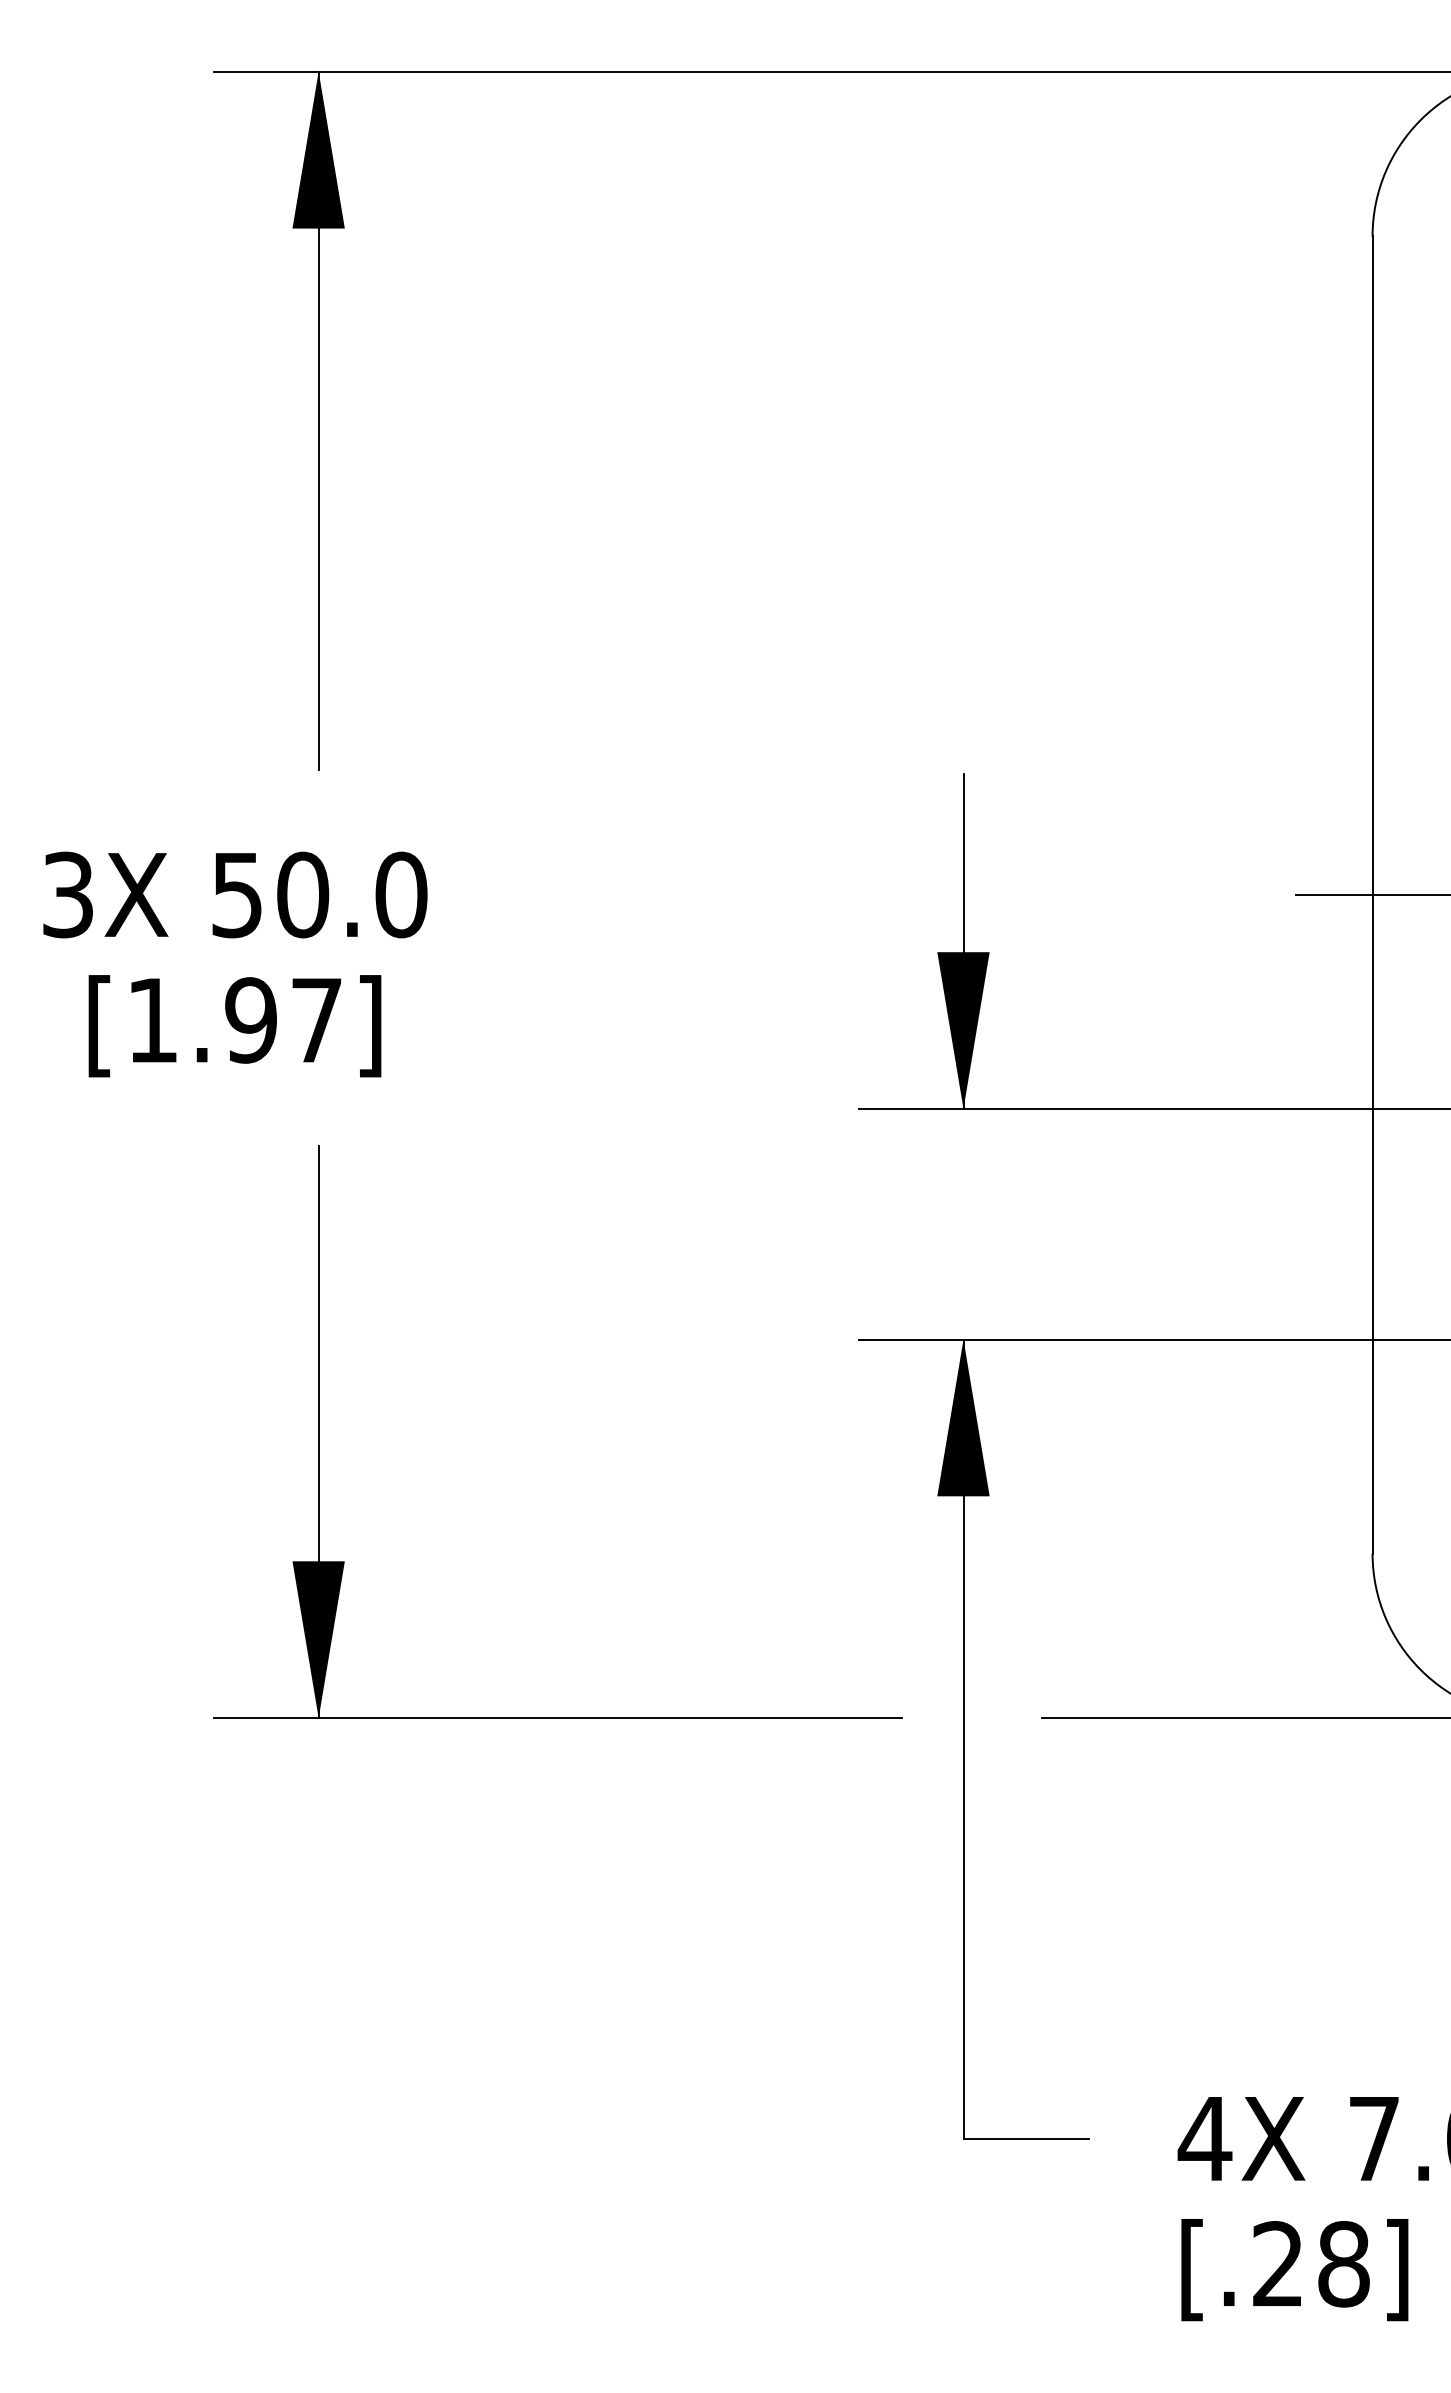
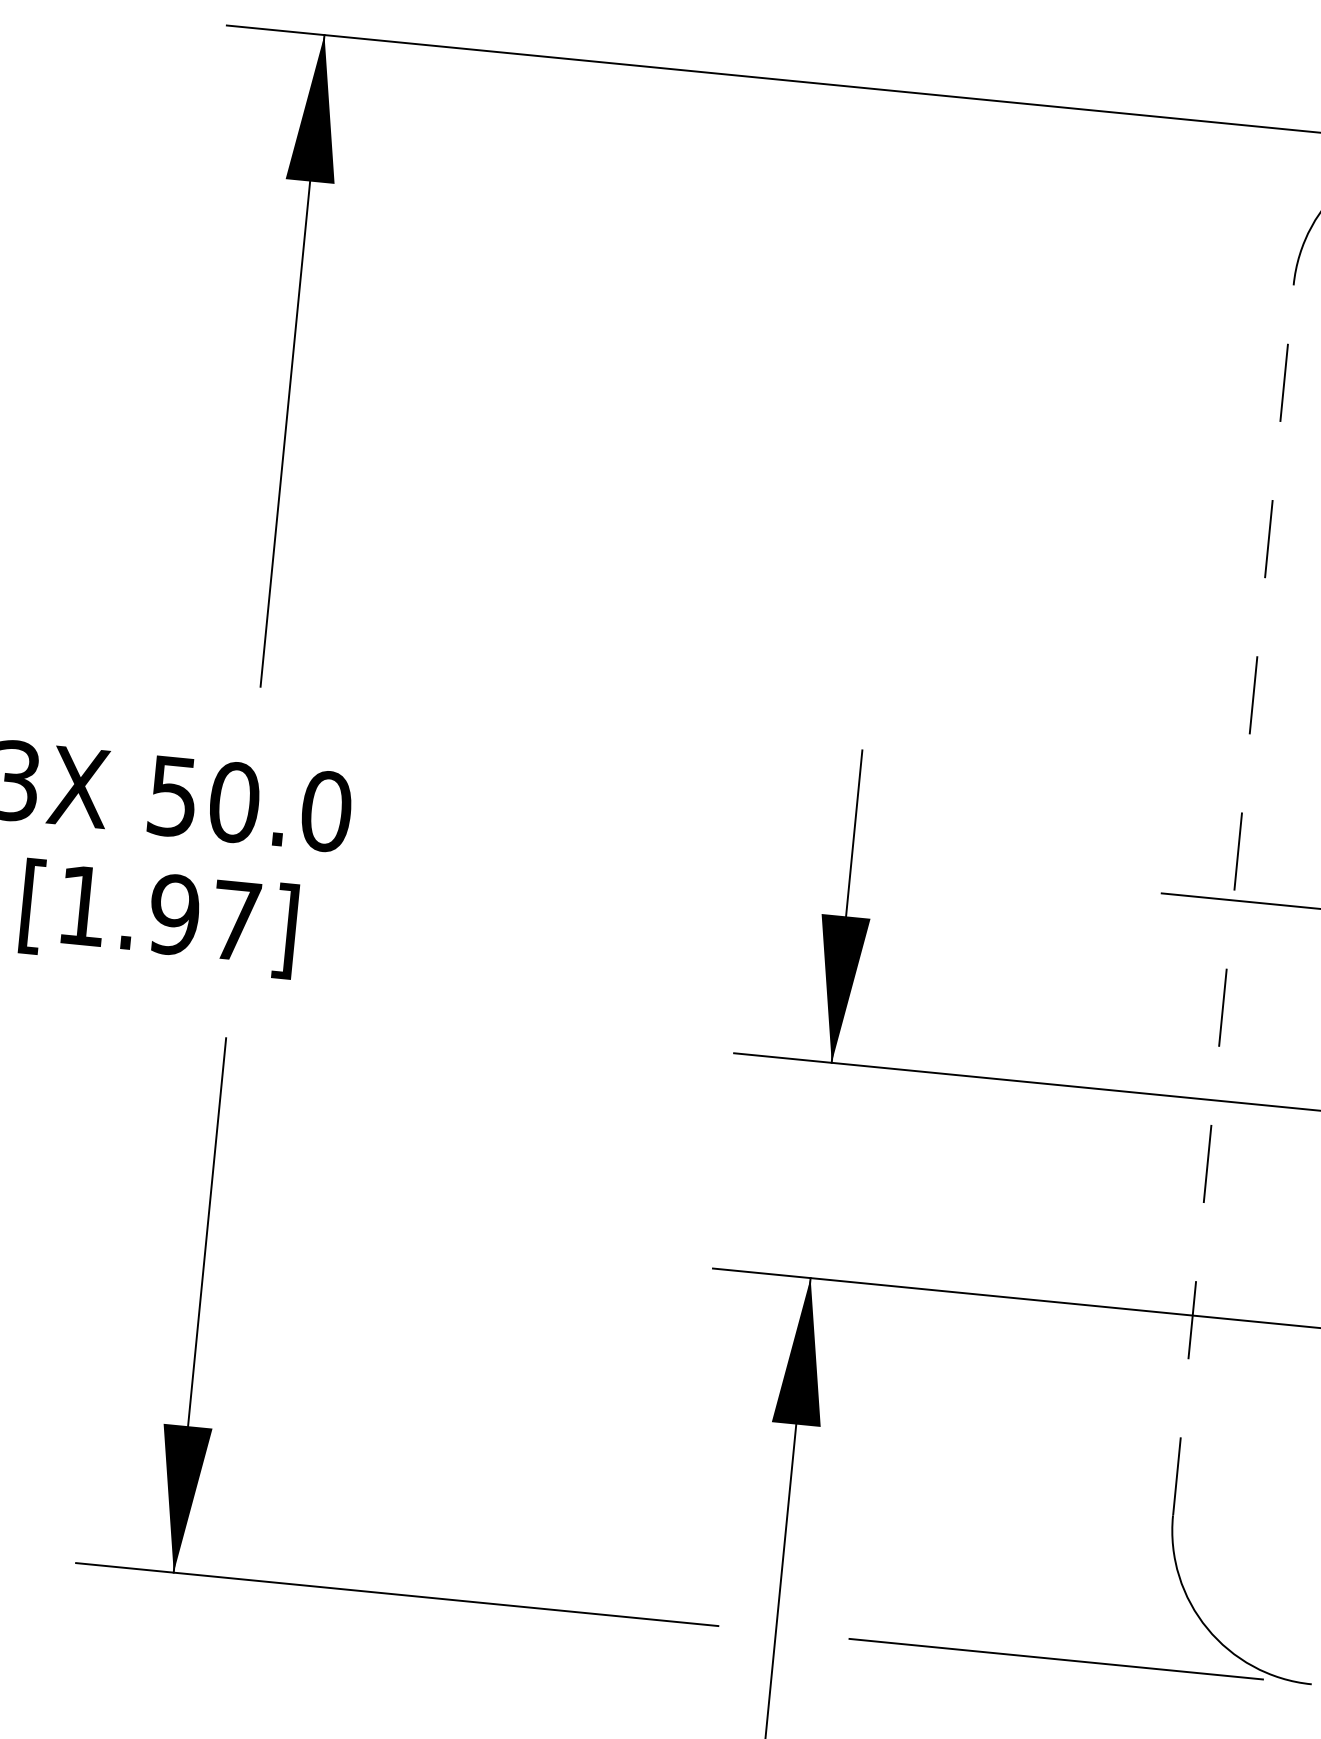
line: (1372, 894) -> (1233, 899), solid -> dashed

